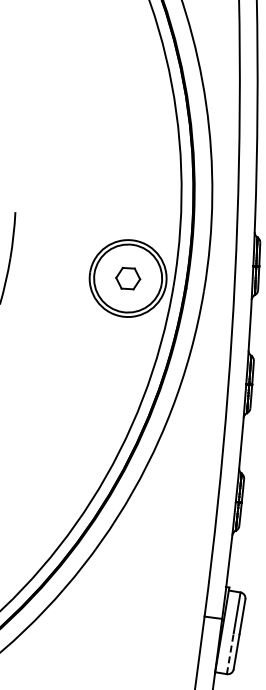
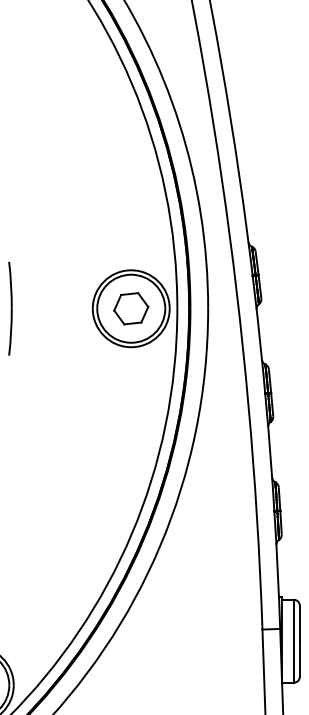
part: (128, 278) -> (131, 308), size x1.43
line: (229, 653) -> (293, 661), dashed -> solid

